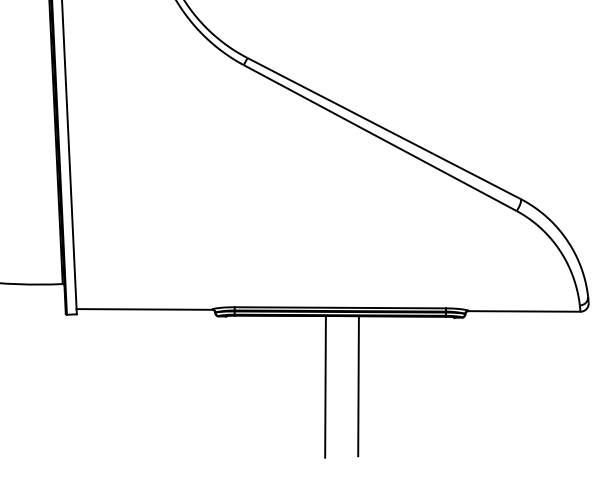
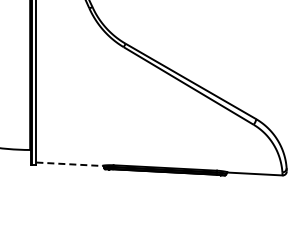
line: (144, 309) -> (69, 164), solid -> dashed
line: (325, 385) -> (156, 205), removed
line: (358, 385) -> (172, 206), removed

